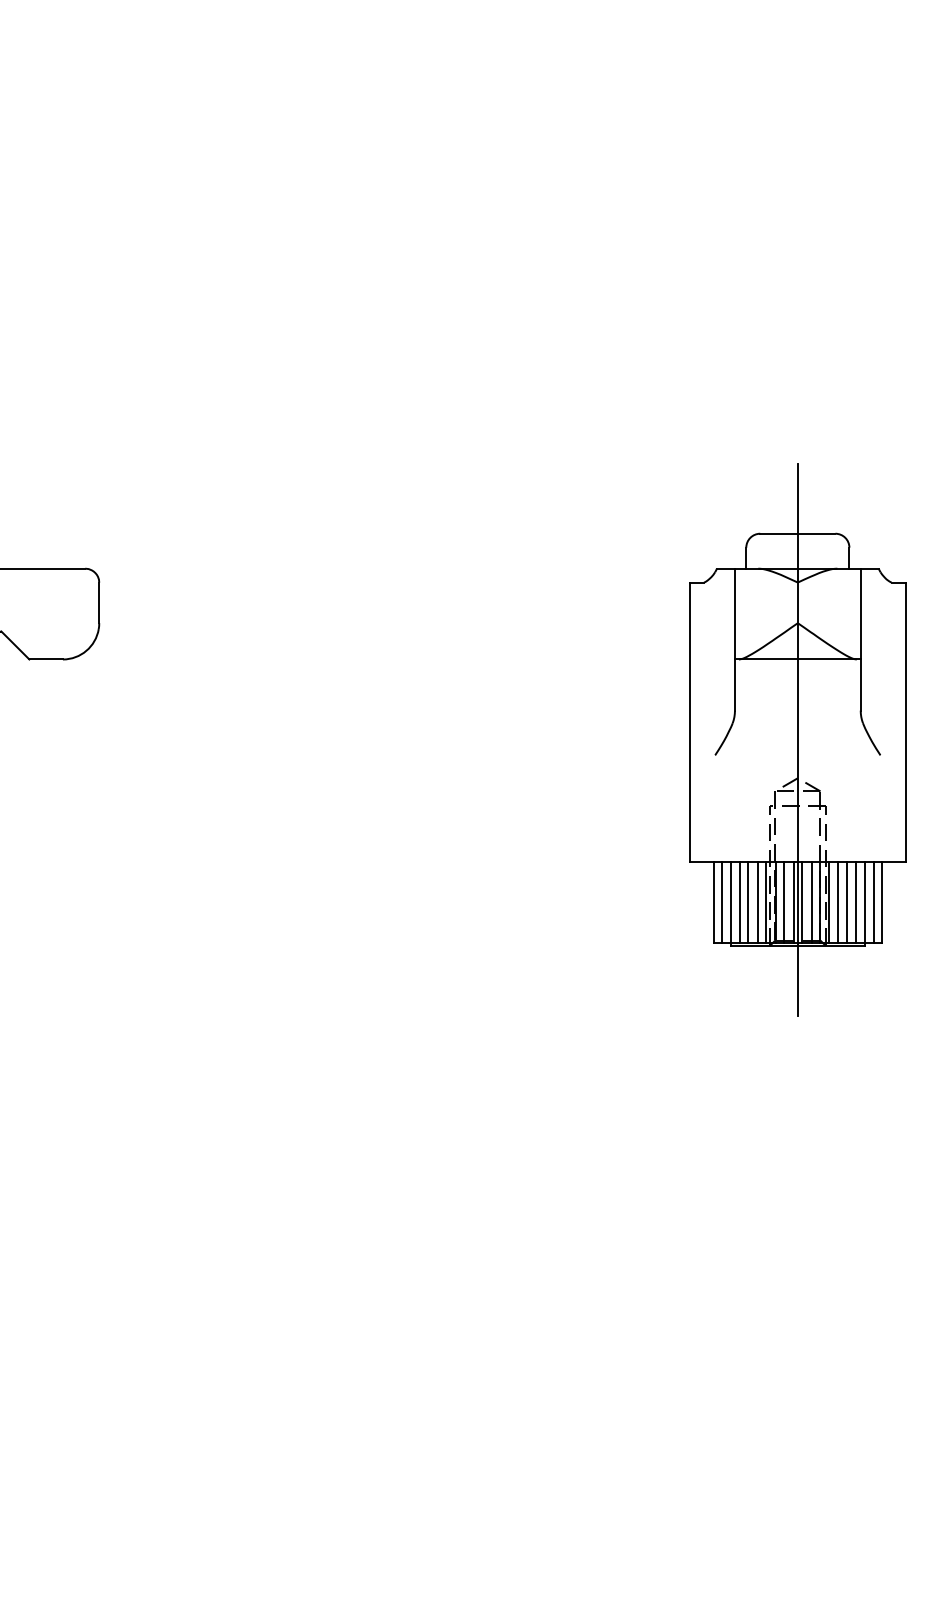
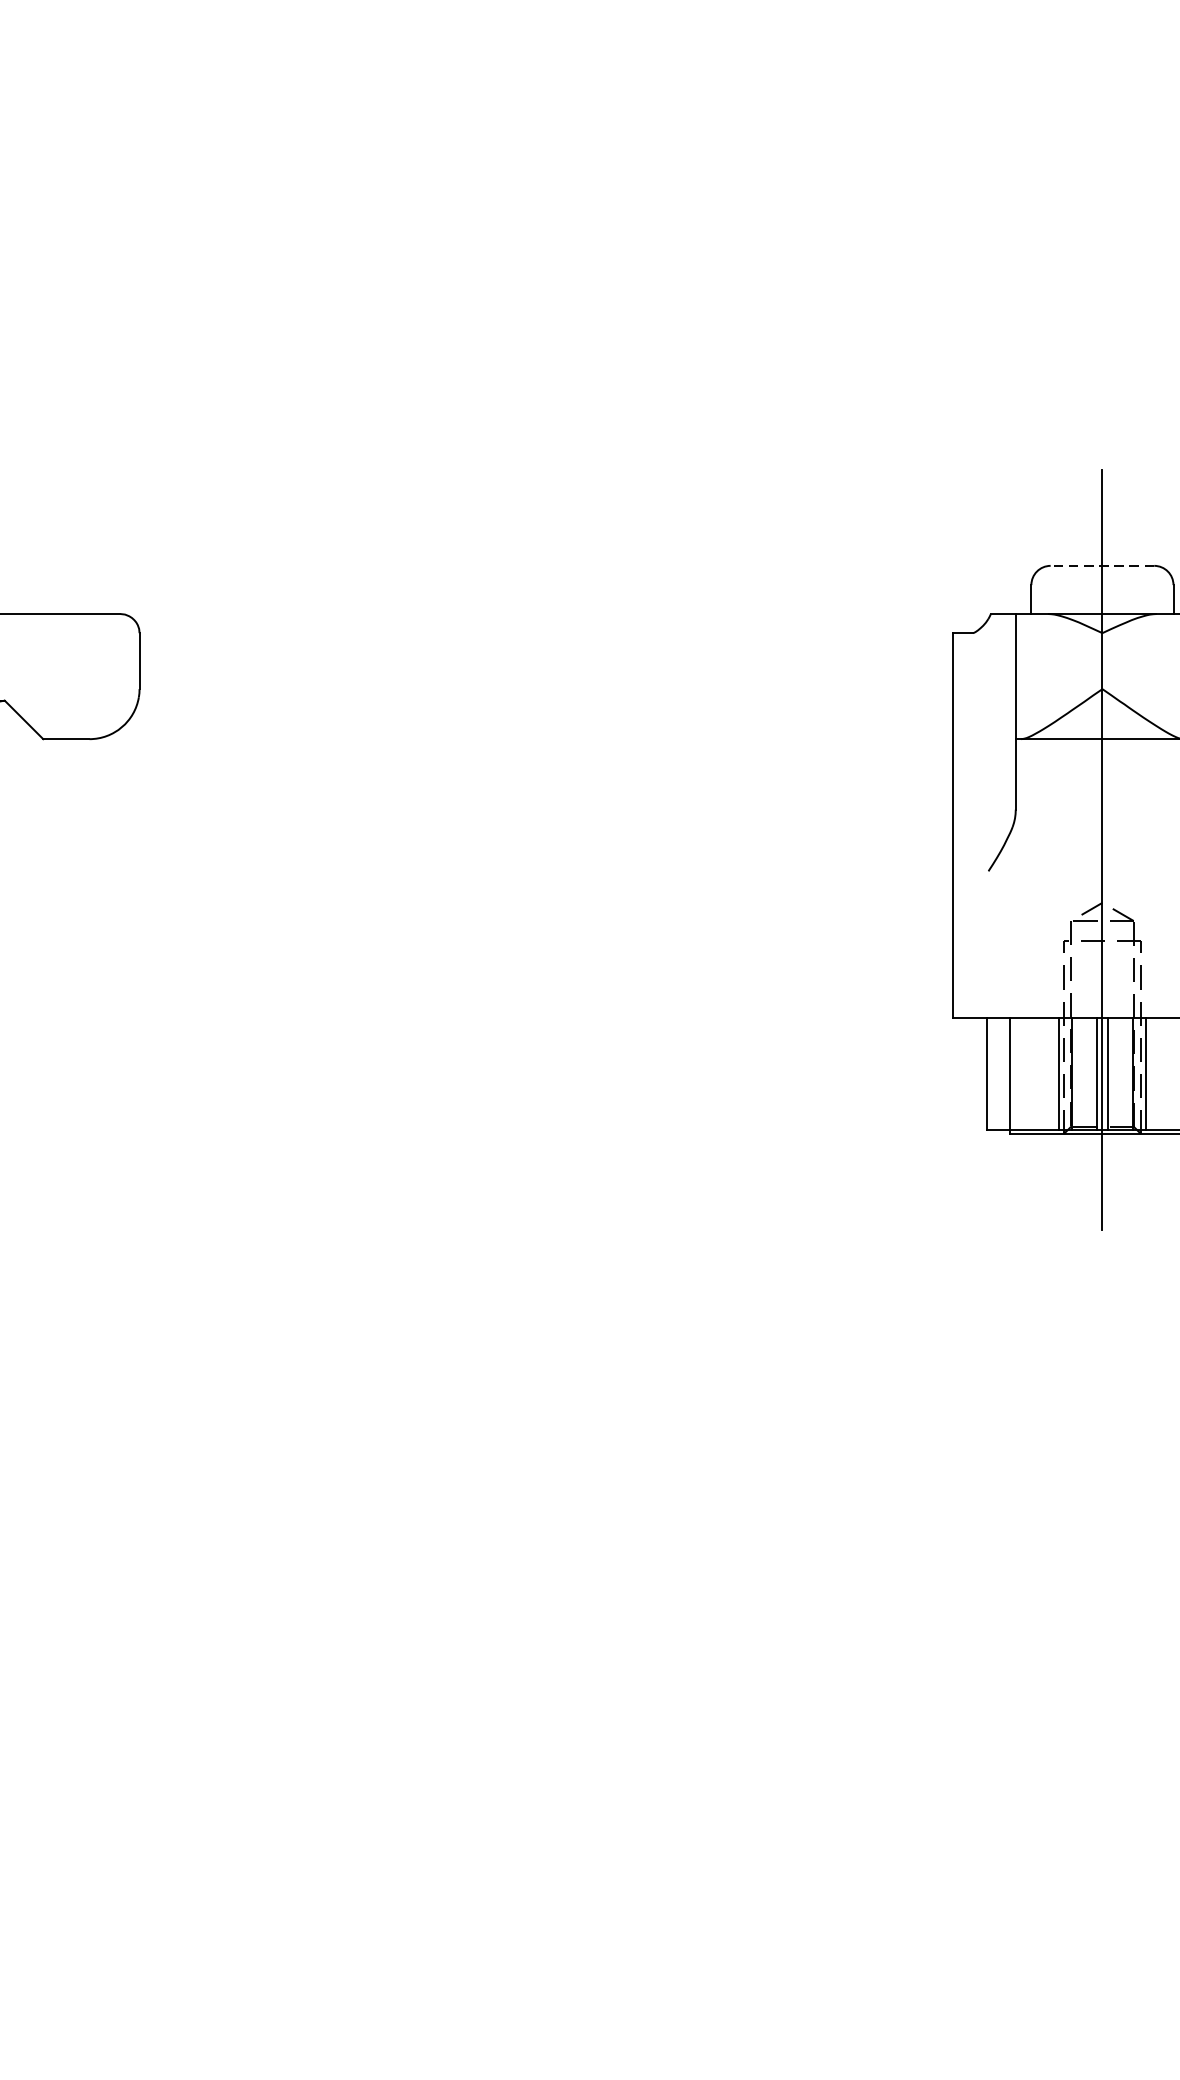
line: (797, 533) -> (1101, 565), solid -> dashed
line: (721, 902) -> (997, 1074), removed
line: (739, 902) -> (1022, 1074), removed
line: (748, 902) -> (1034, 1074), removed
line: (757, 902) -> (1046, 1074), removed
line: (784, 902) -> (1084, 1074), removed
line: (811, 902) -> (1121, 1074), removed
line: (837, 902) -> (1157, 1074), removed
line: (847, 902) -> (1170, 1074), removed

